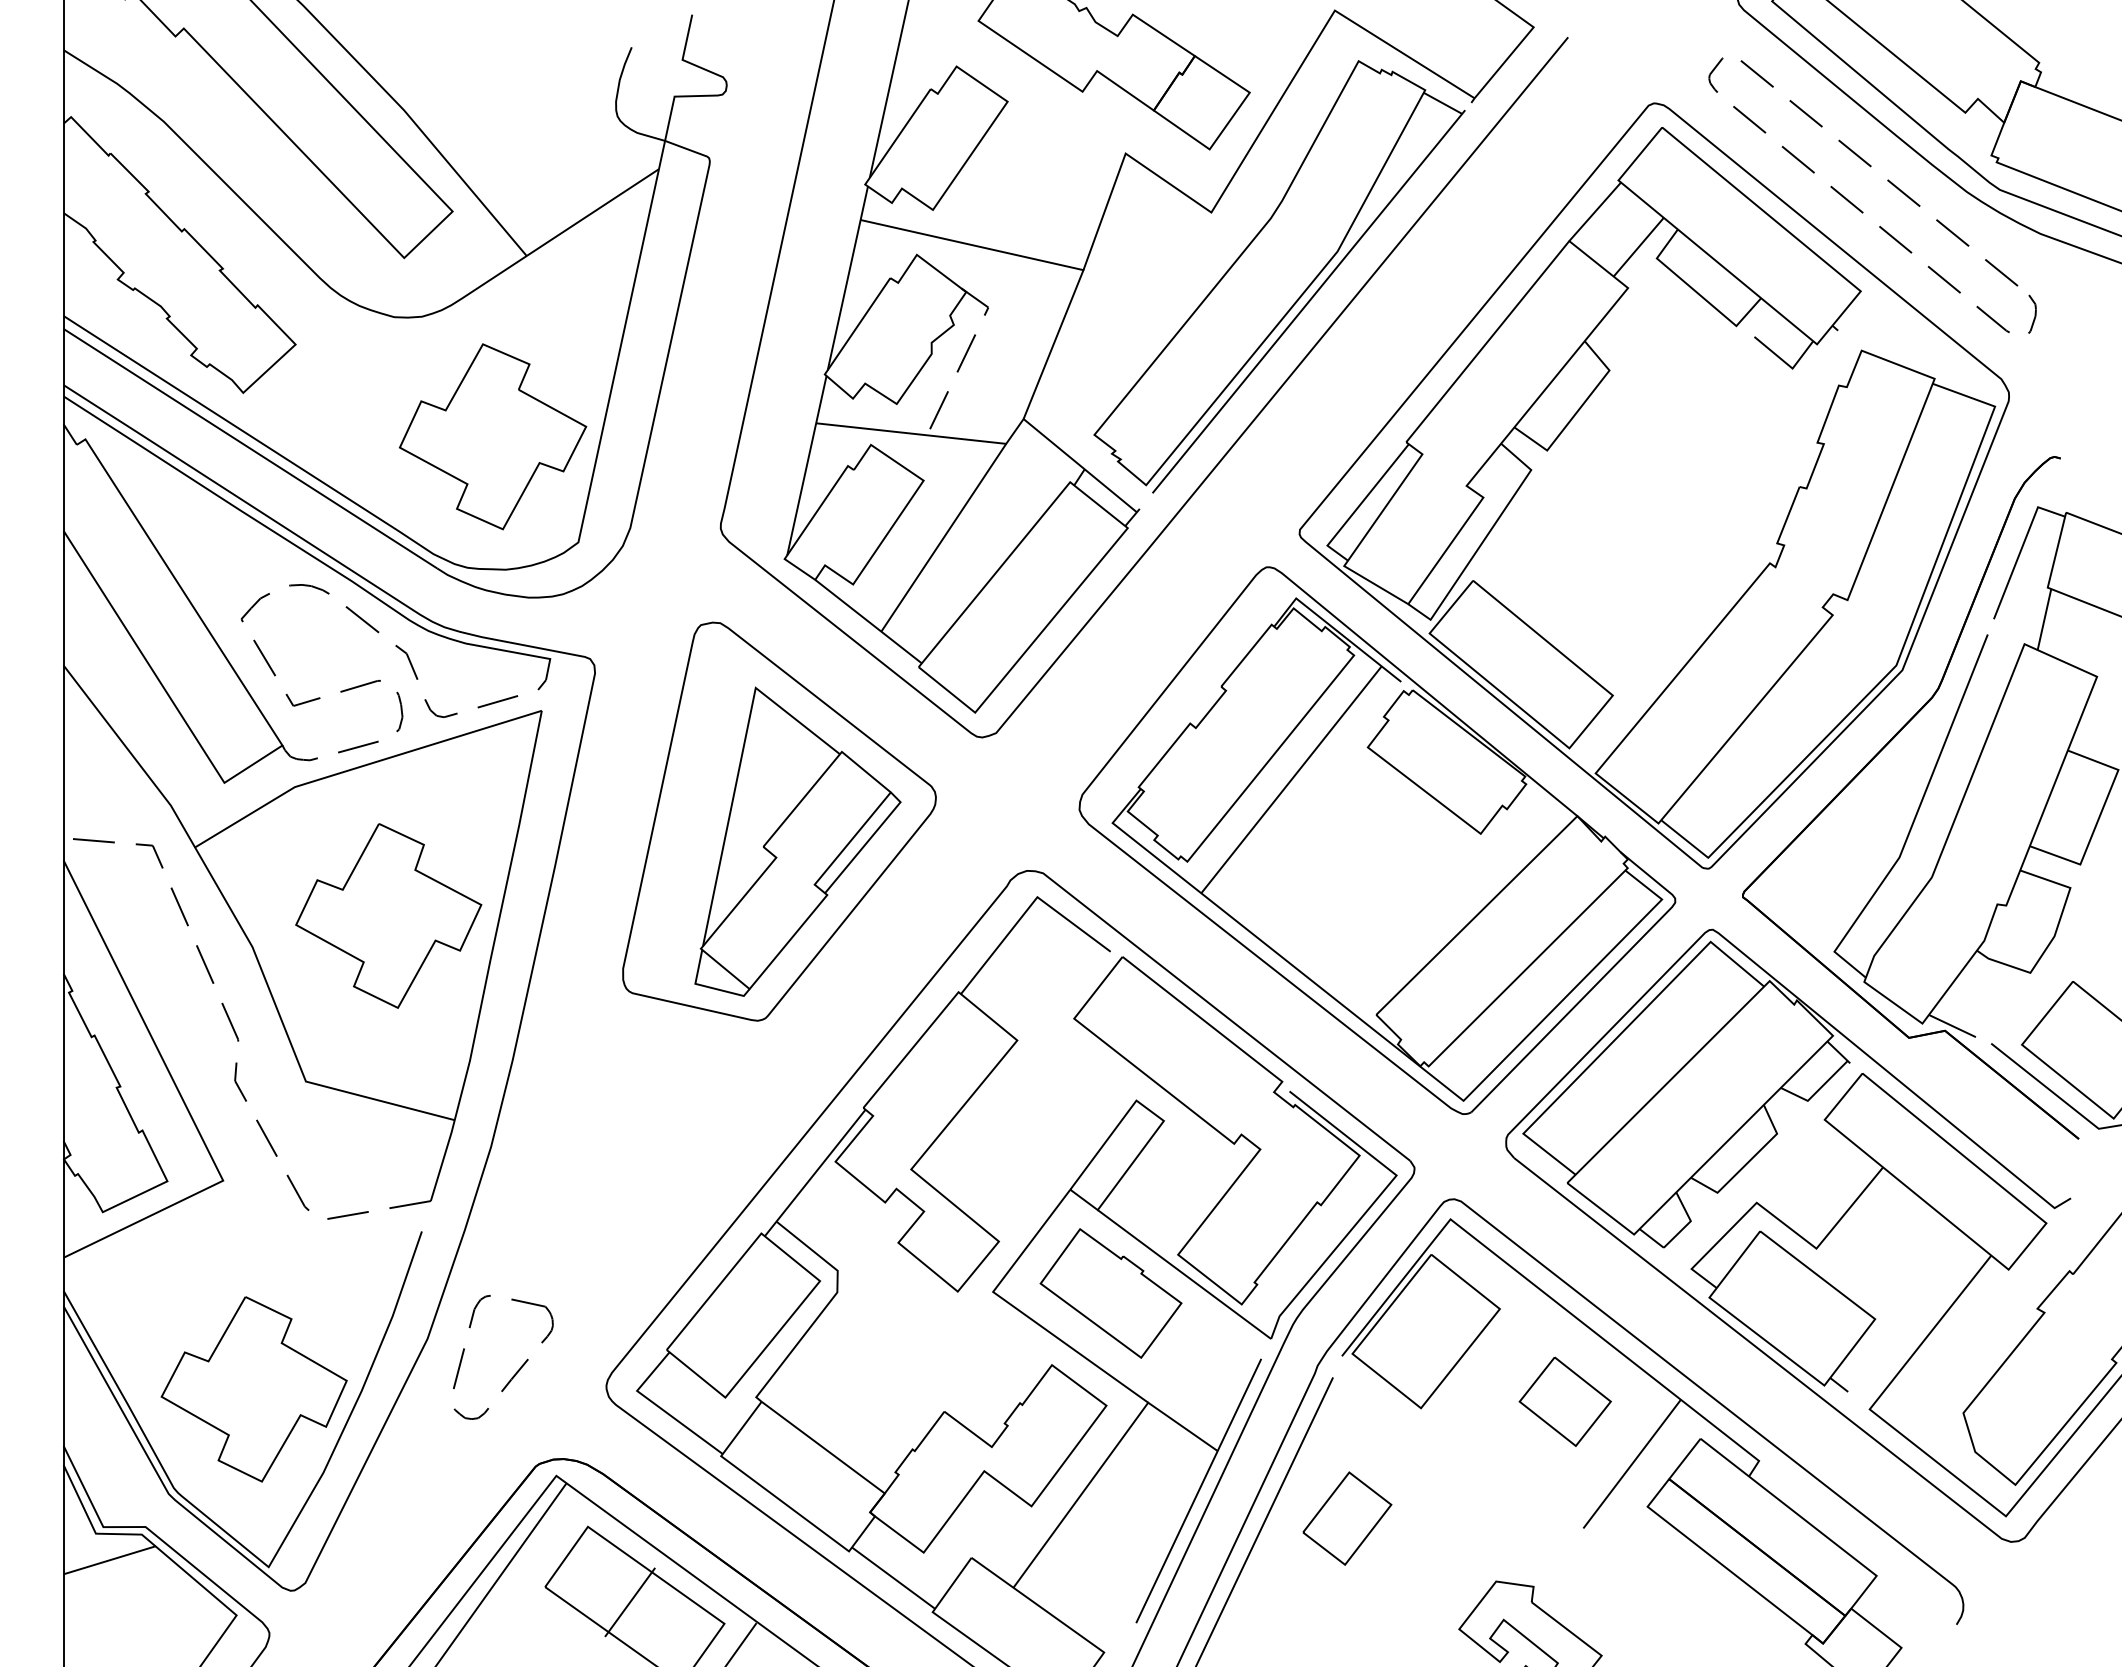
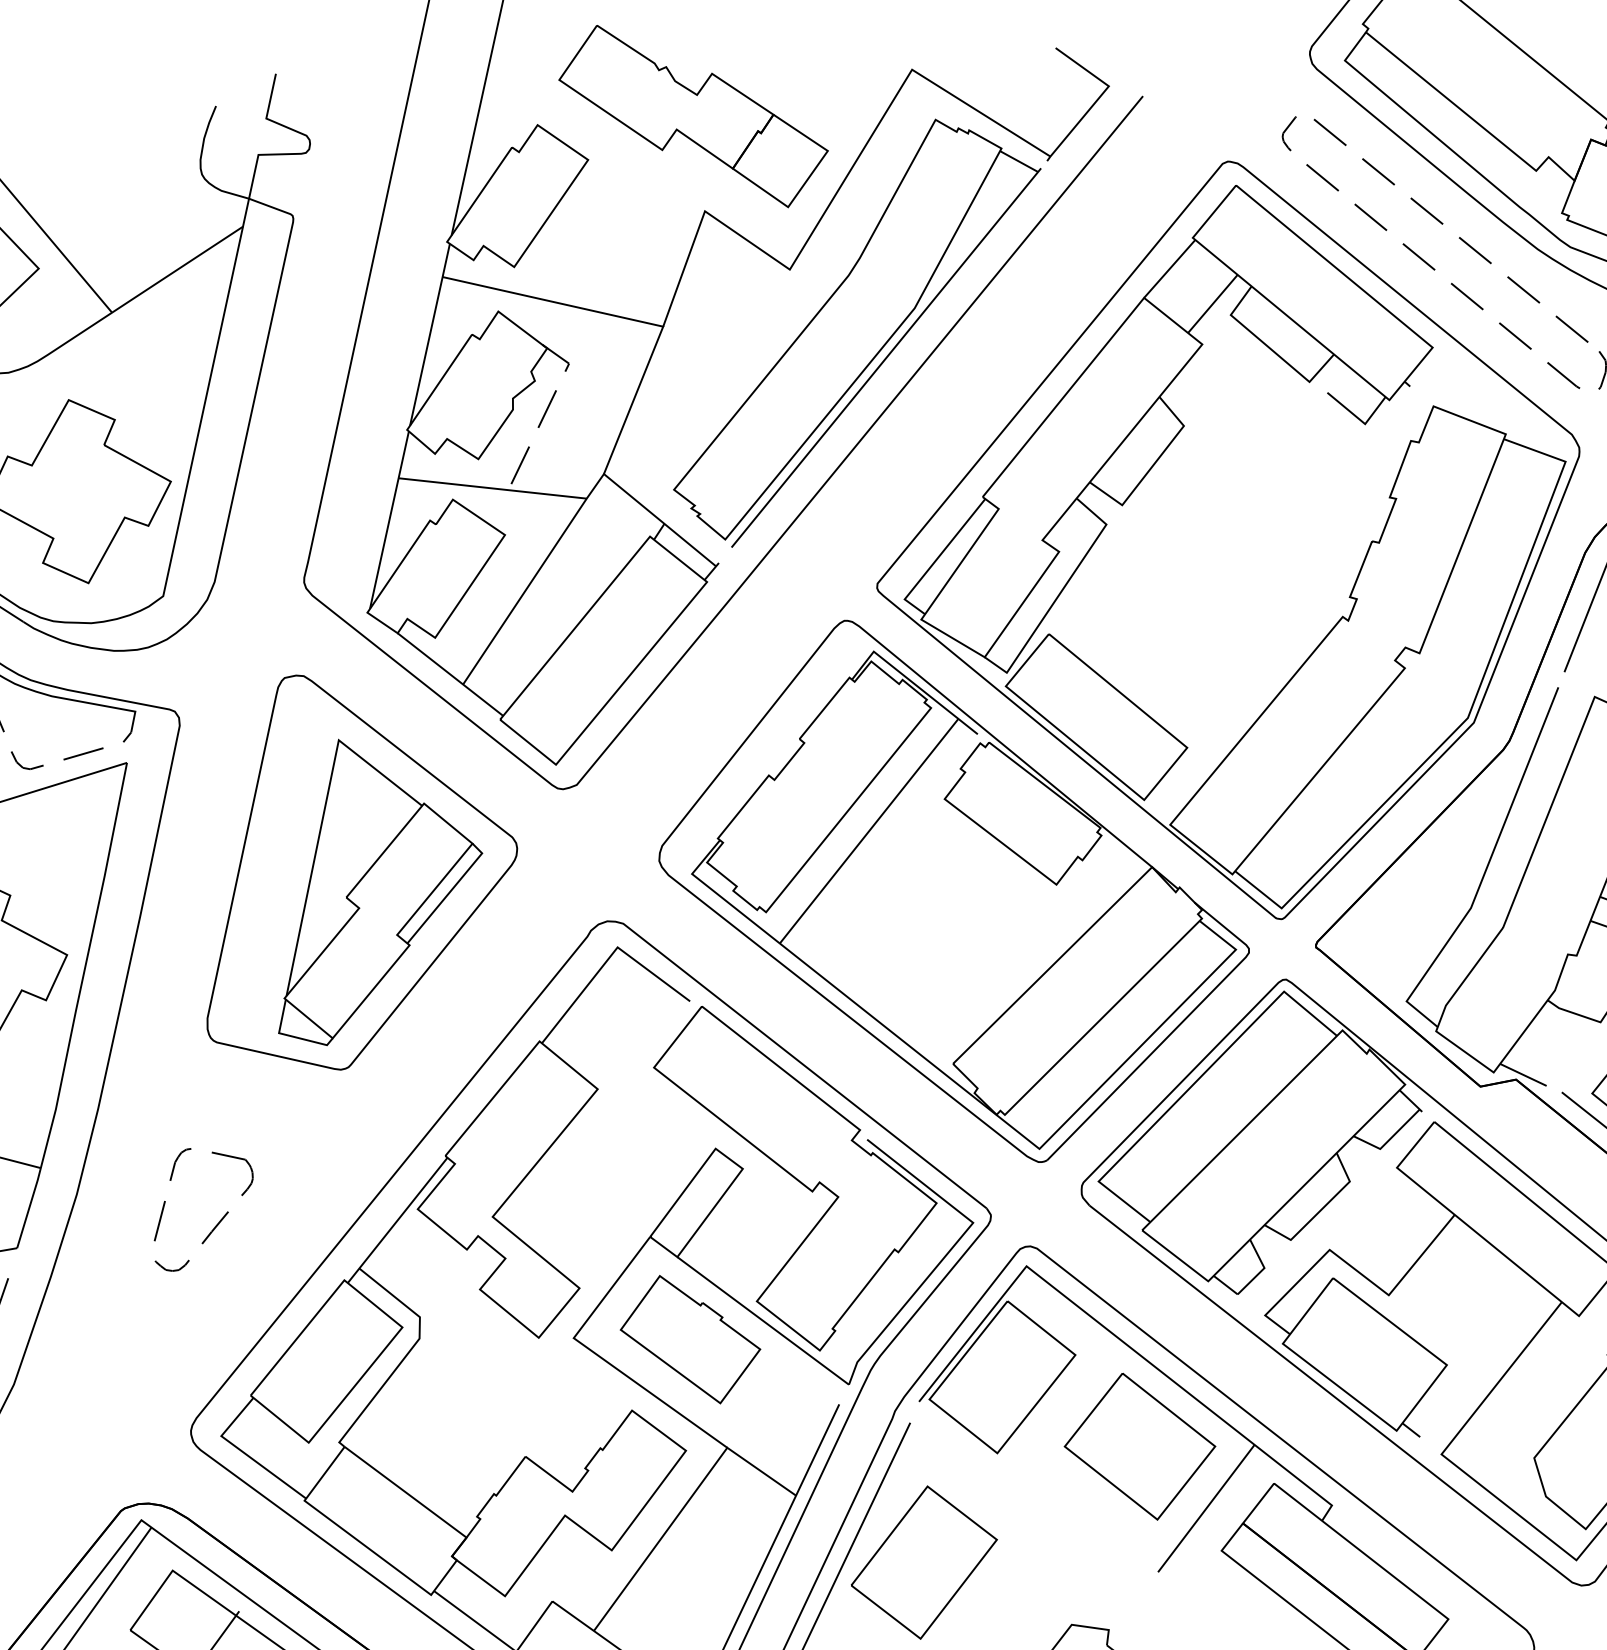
part: (517, 1370) -> (217, 1222), moved
part: (1565, 1401) -> (1140, 1446), size x1.67
part: (1347, 1518) -> (924, 1562), size x1.67

